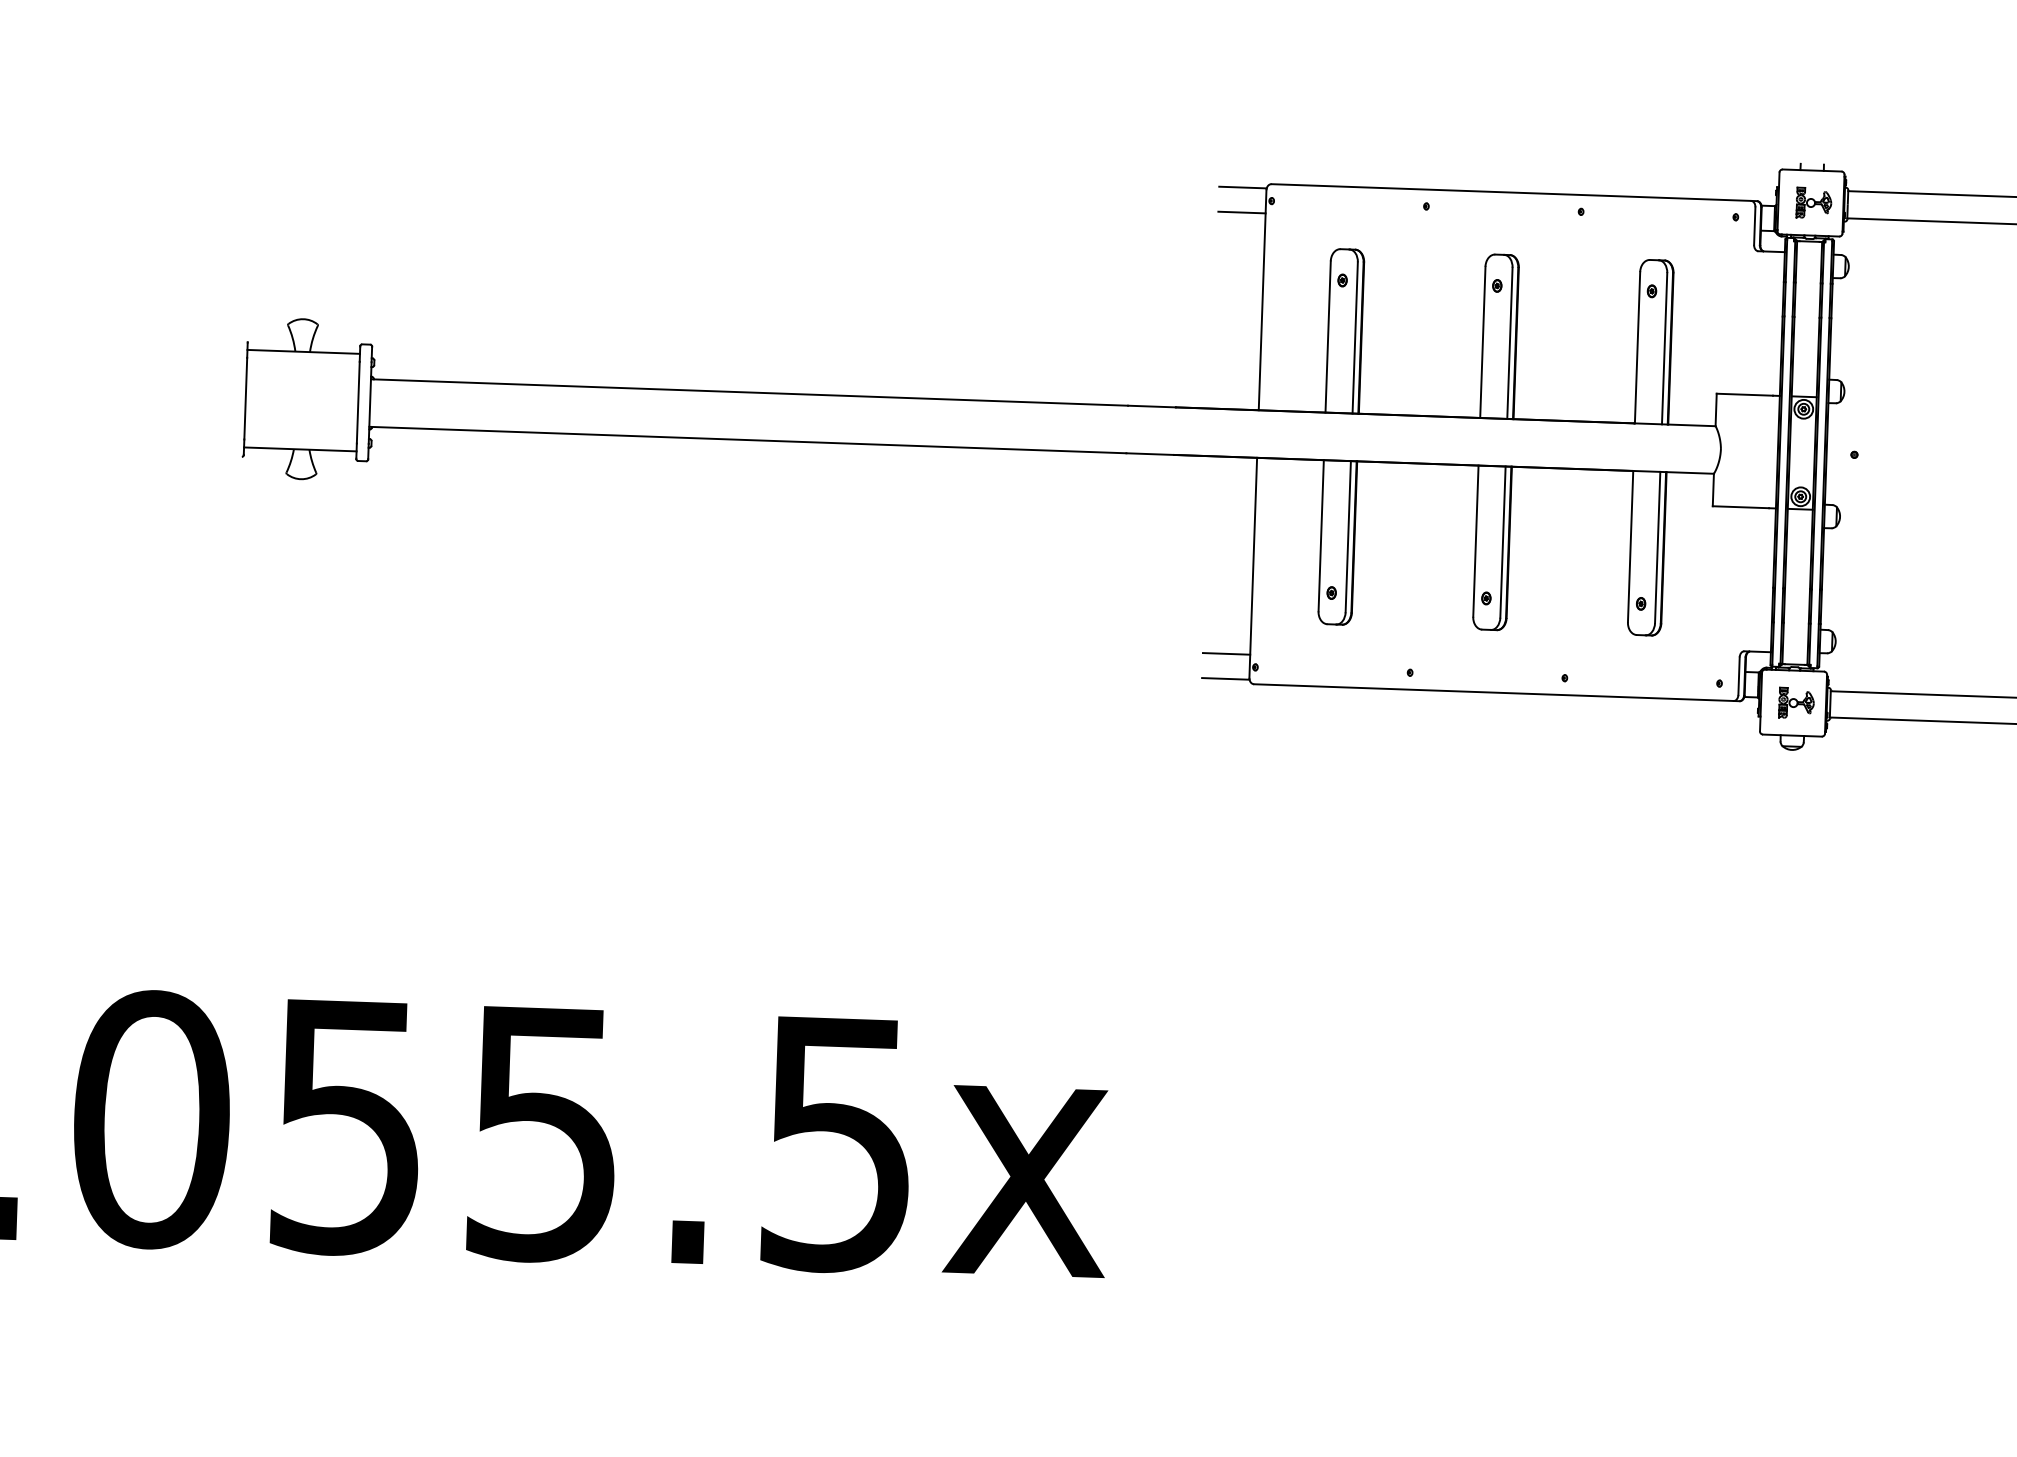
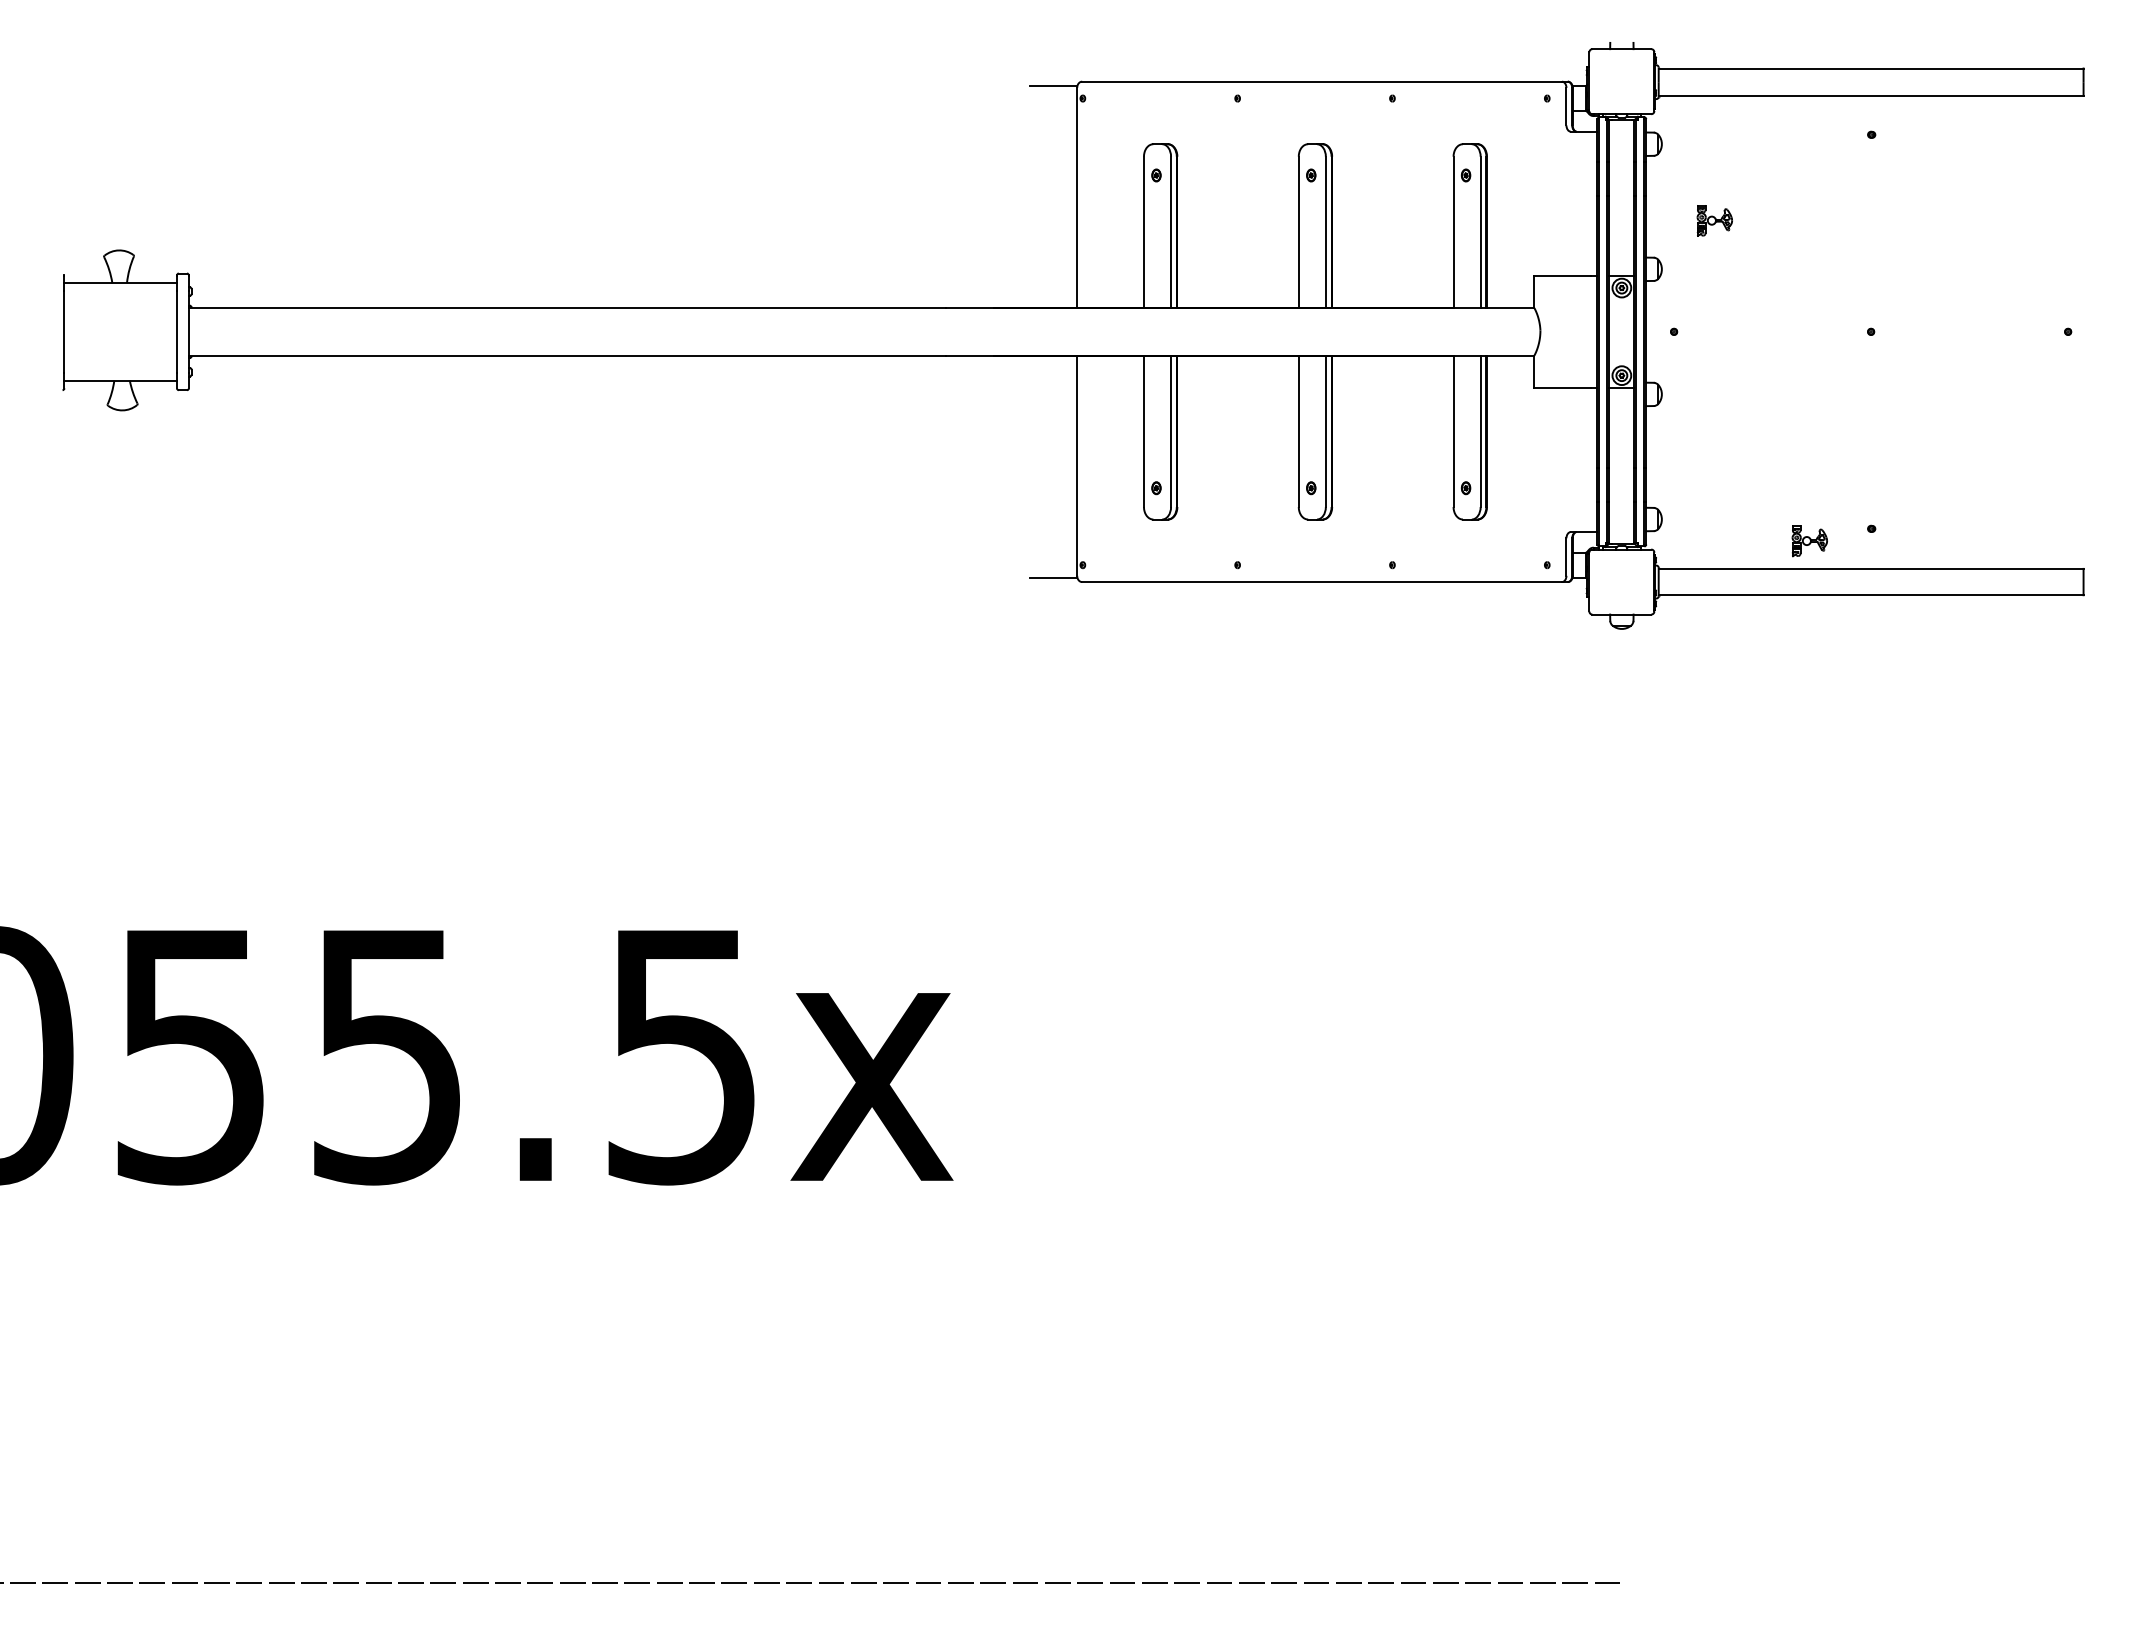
part: (1813, 202) -> (1714, 220), moved
line: (1241, 212) -> (1053, 111), removed
line: (1226, 653) -> (1053, 552), removed
part: (1796, 703) -> (1809, 541), moved

